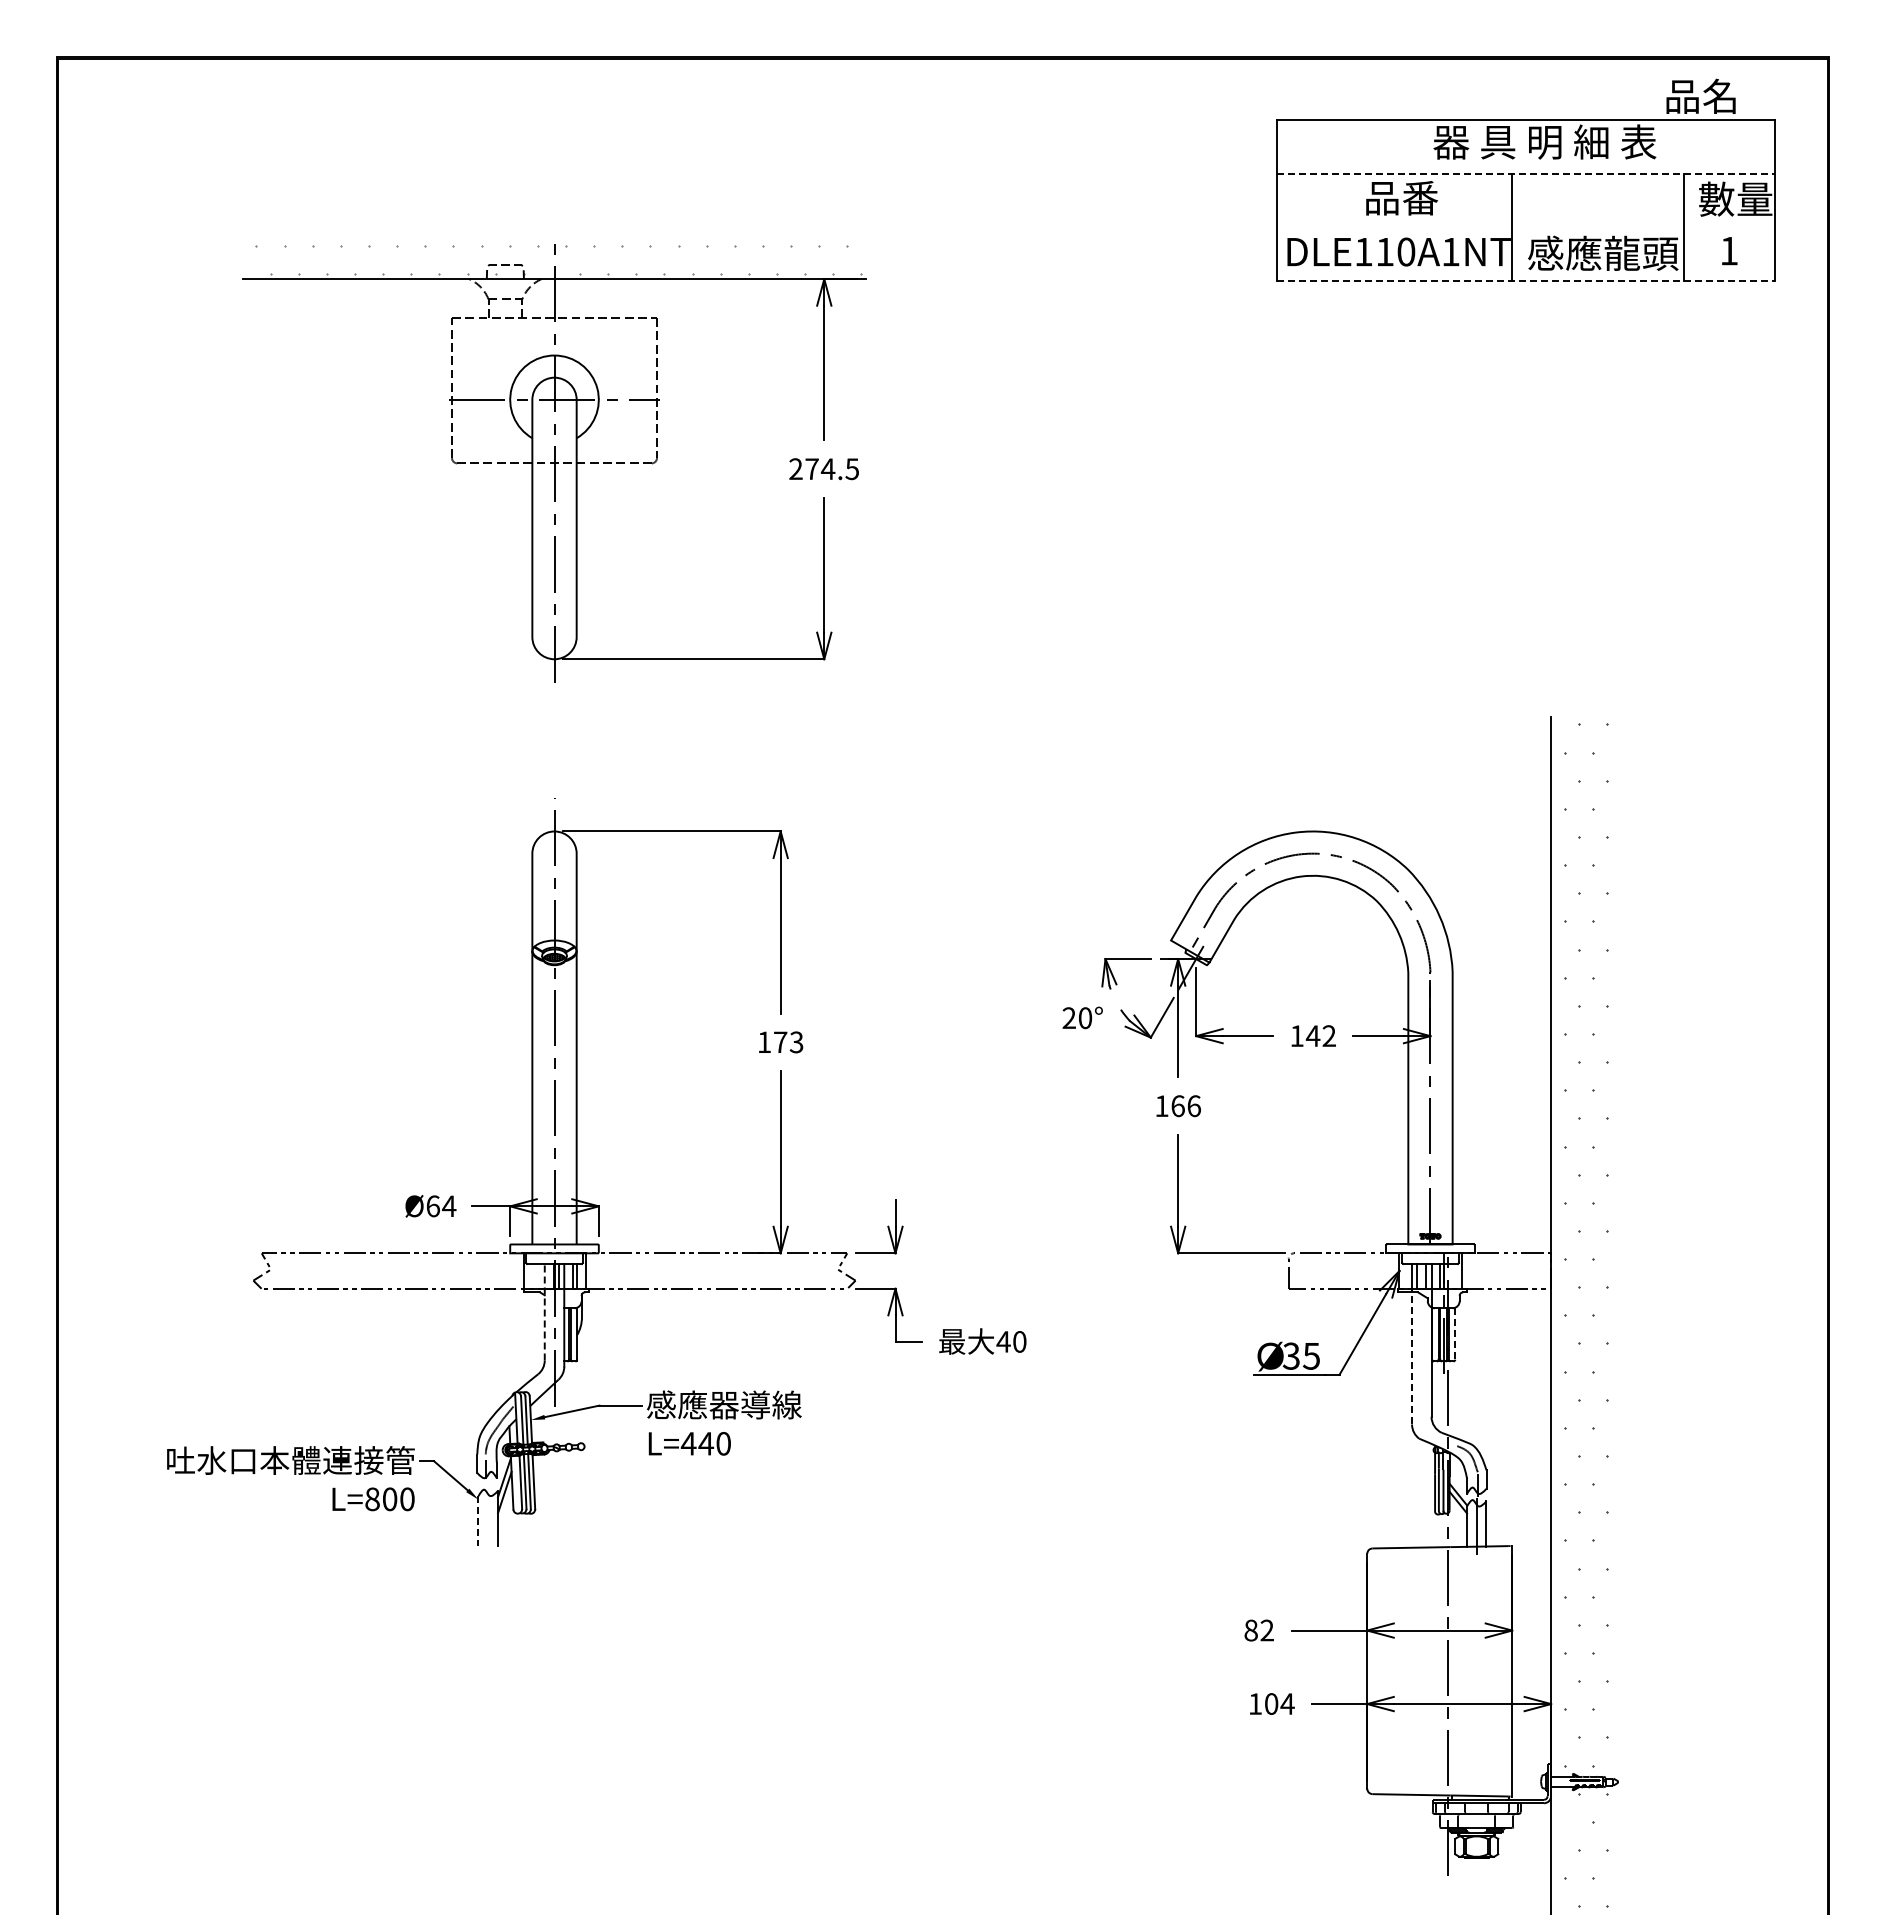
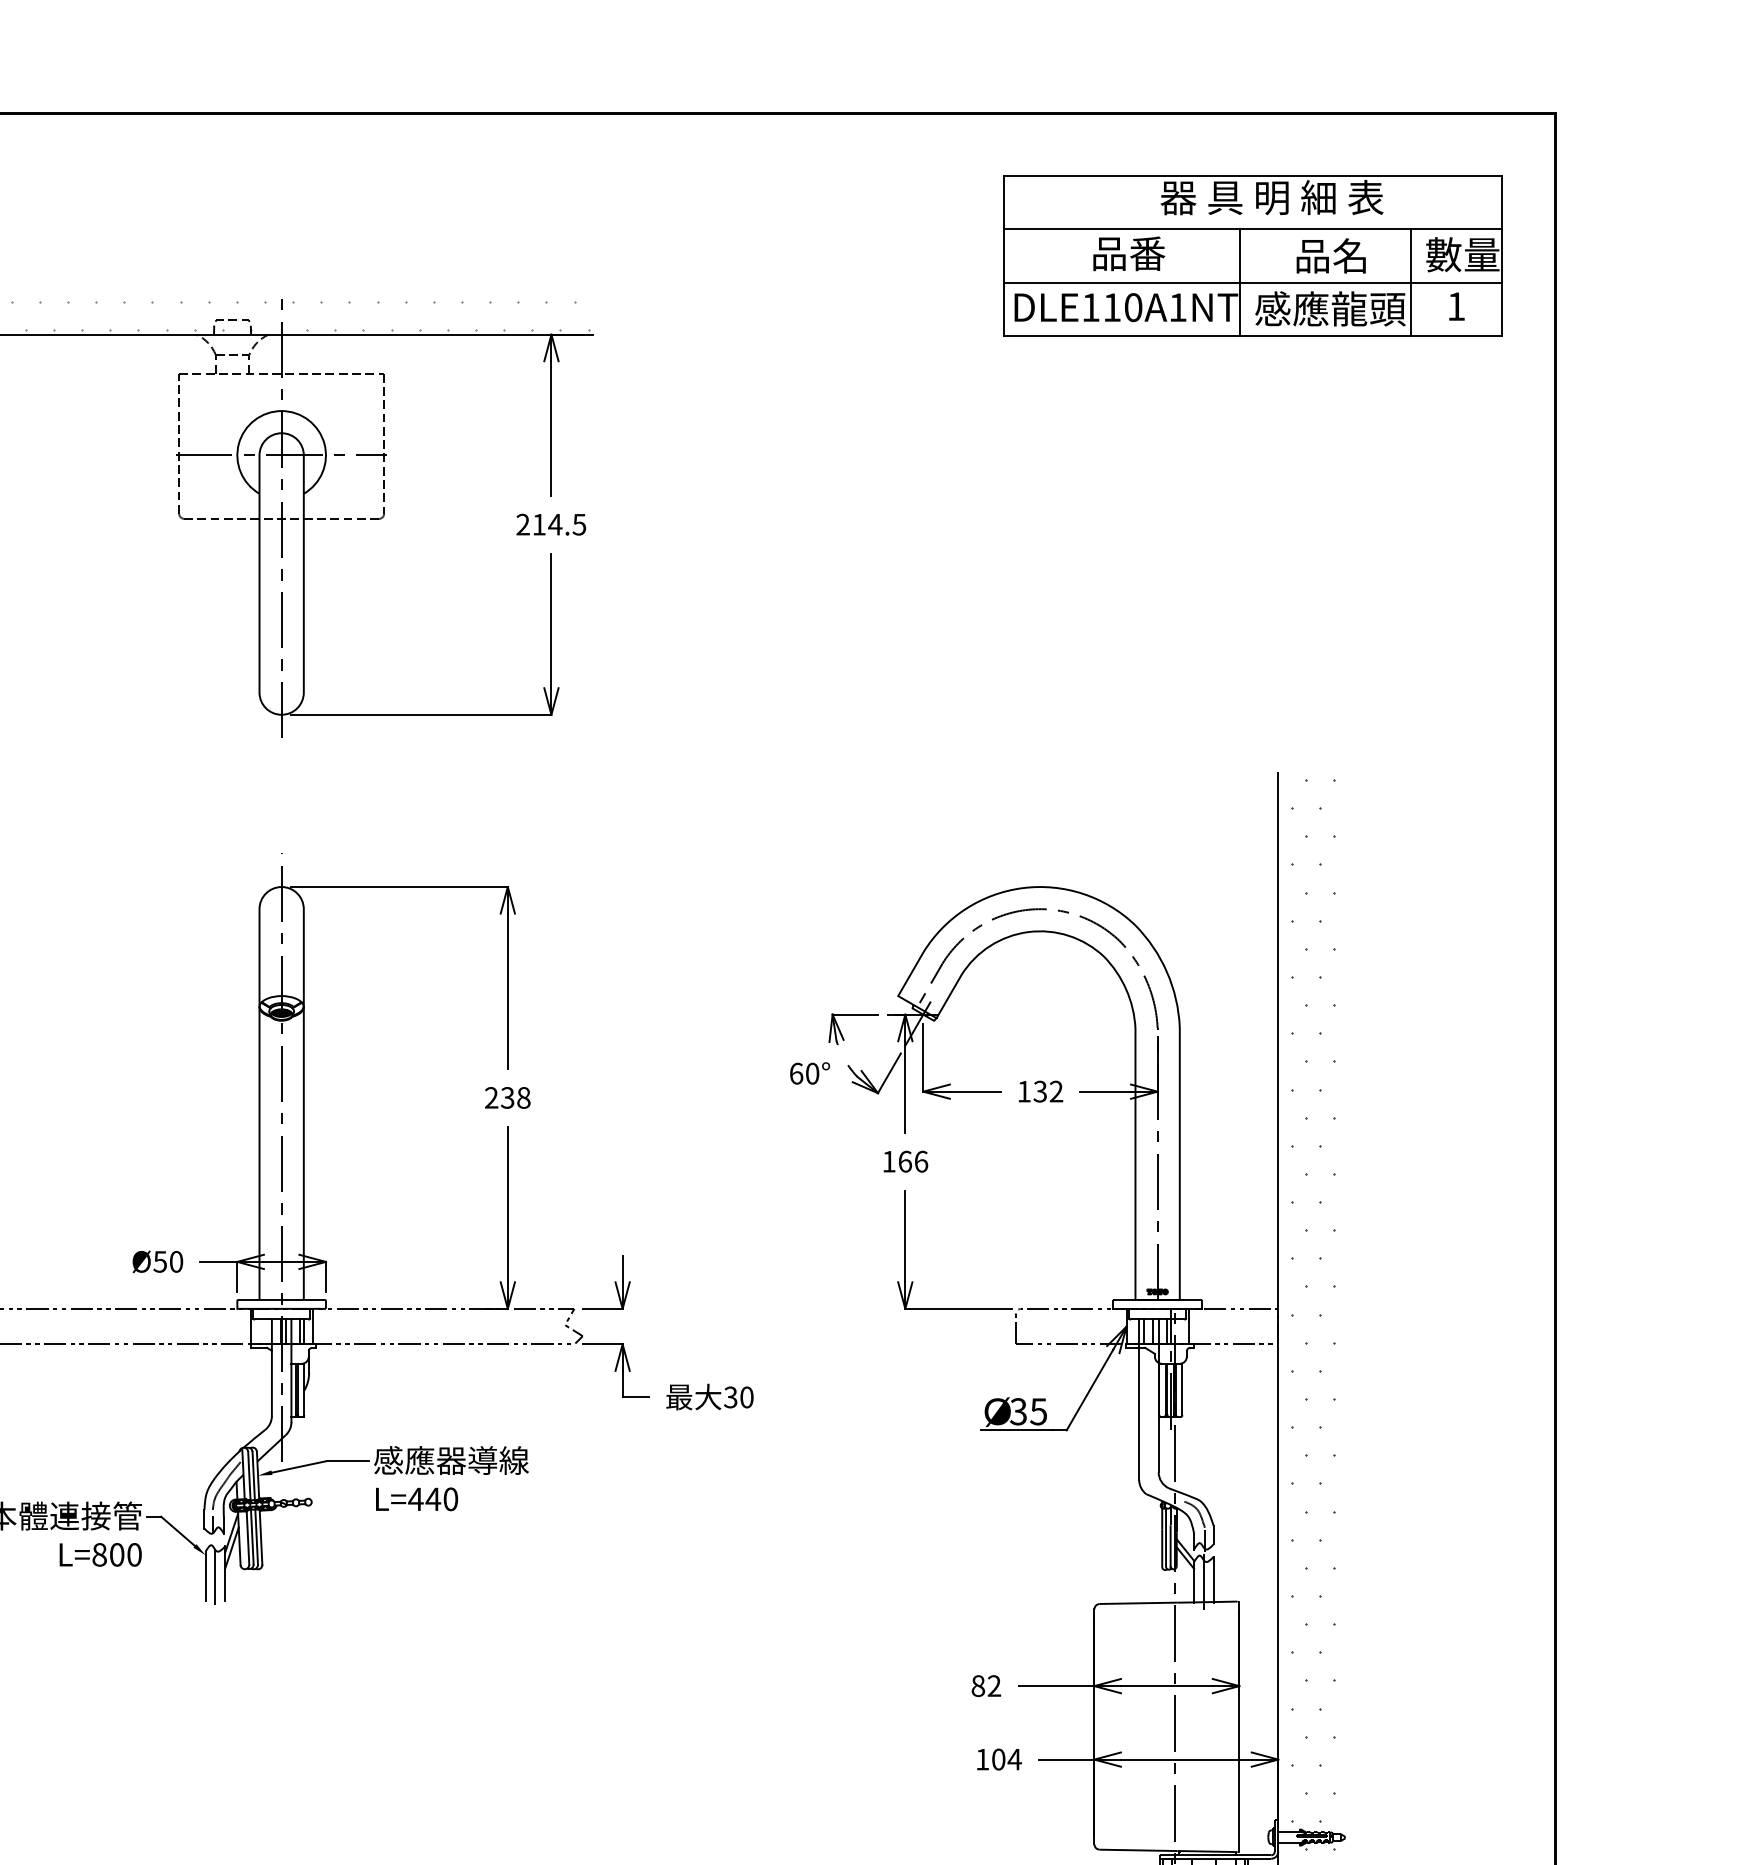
text: (1700, 95) -> (1330, 255), moved
line: (1525, 173) -> (1252, 229), dashed -> solid
line: (1525, 227) -> (1252, 283), added
line: (1525, 280) -> (1252, 336), dashed -> solid
text: (811, 468) -> (538, 524), 274.5 -> 214.5
text: (1069, 1018) -> (796, 1074), 20° -> 60°
text: (1312, 1036) -> (1039, 1092), 142 -> 132
text: (780, 1042) -> (507, 1098), 173 -> 238
text: (441, 1206) -> (168, 1262), 64 -> 50
line: (544, 1311) -> (271, 1367), dashed -> solid
line: (1455, 1333) -> (1182, 1389), dashed -> solid
text: (1003, 1341) -> (730, 1397), 40 -> 30
line: (1412, 1356) -> (1139, 1412), dashed -> solid
line: (478, 1520) -> (205, 1576), dashed -> solid
line: (488, 1523) -> (215, 1579), added

